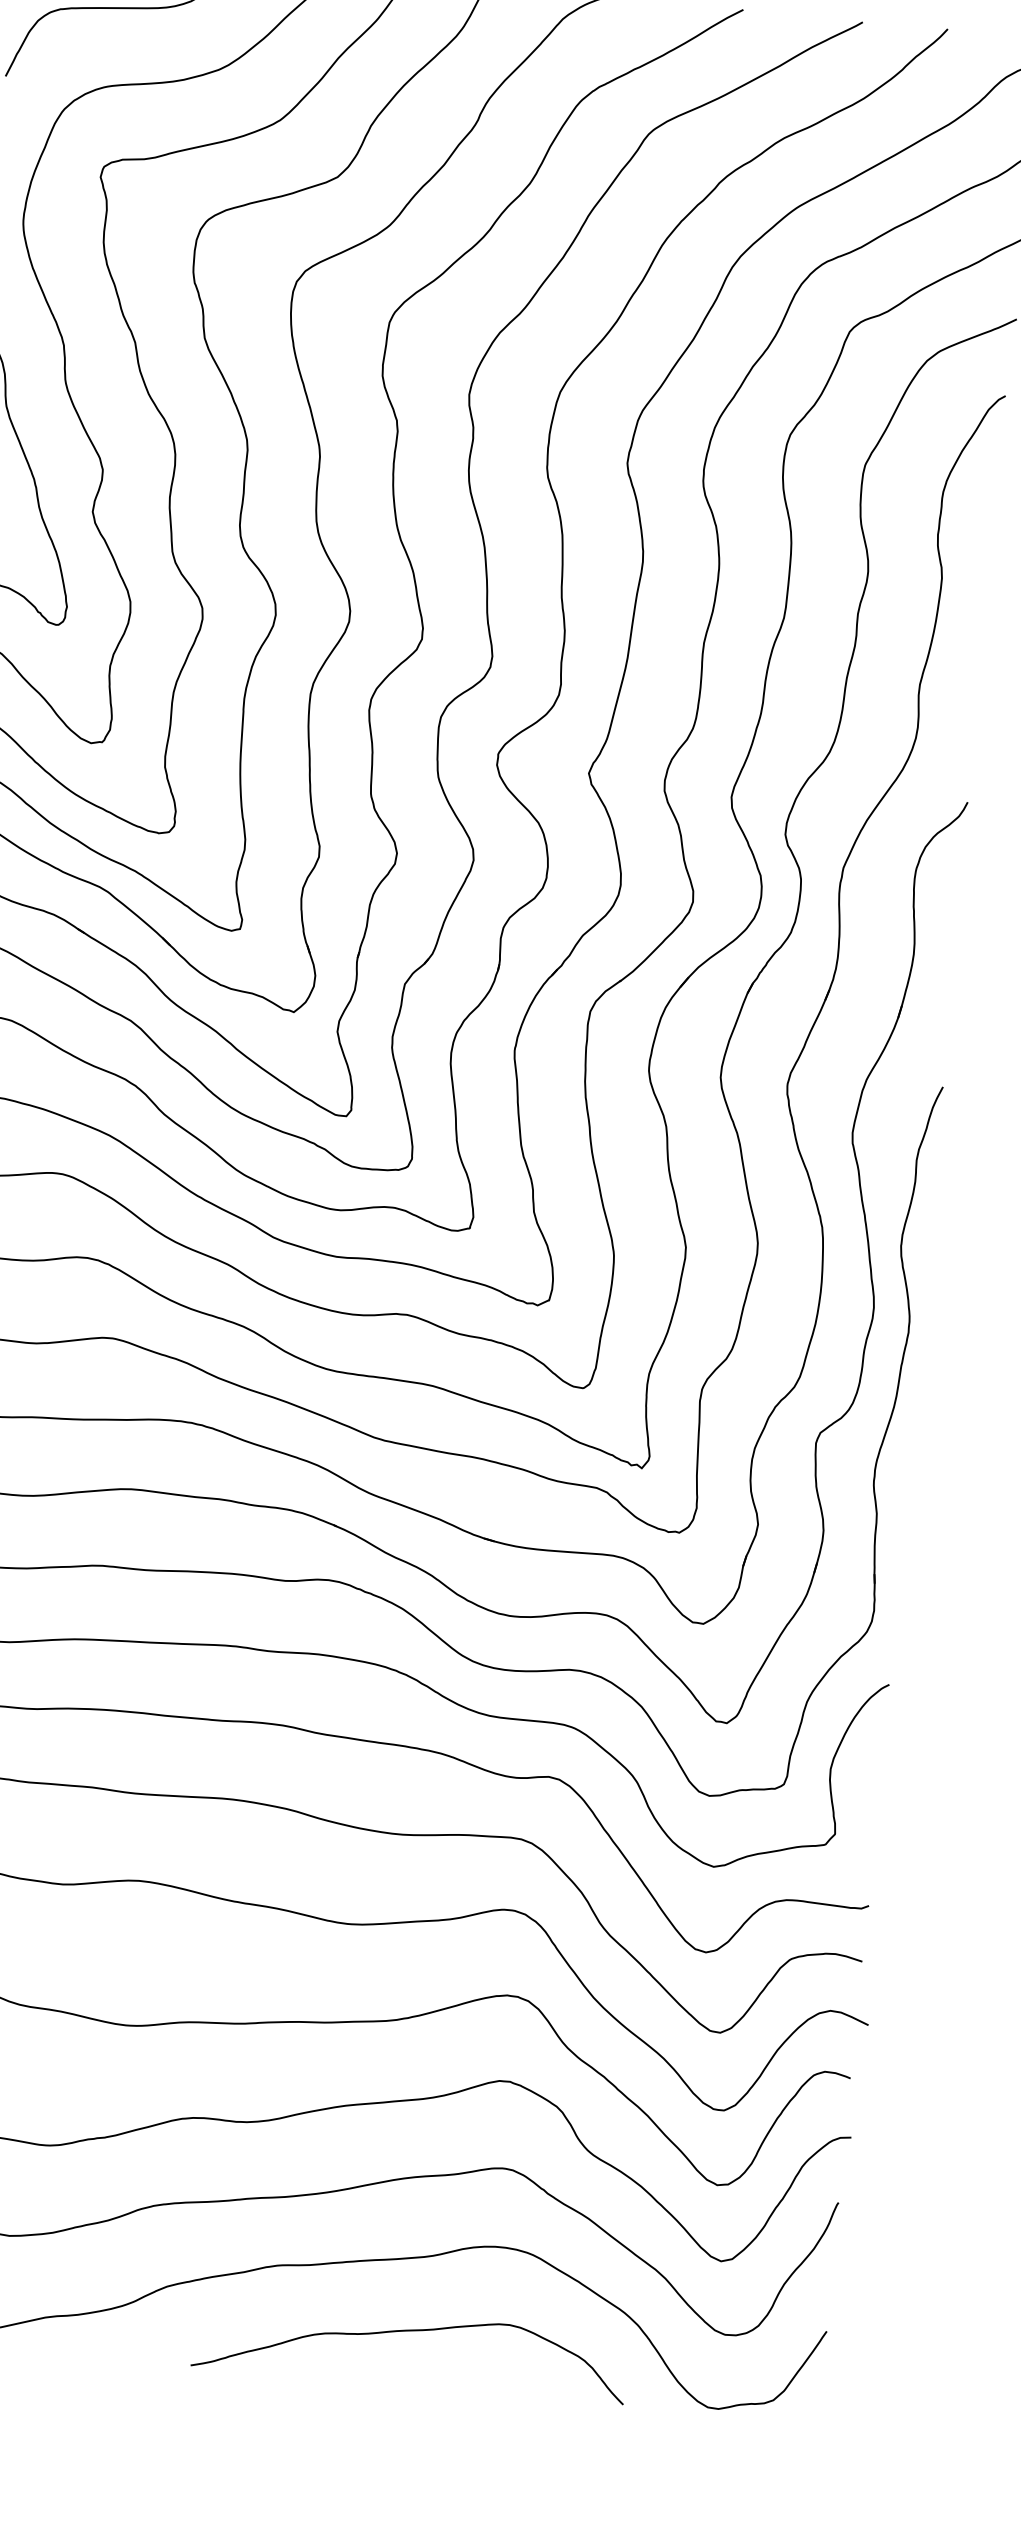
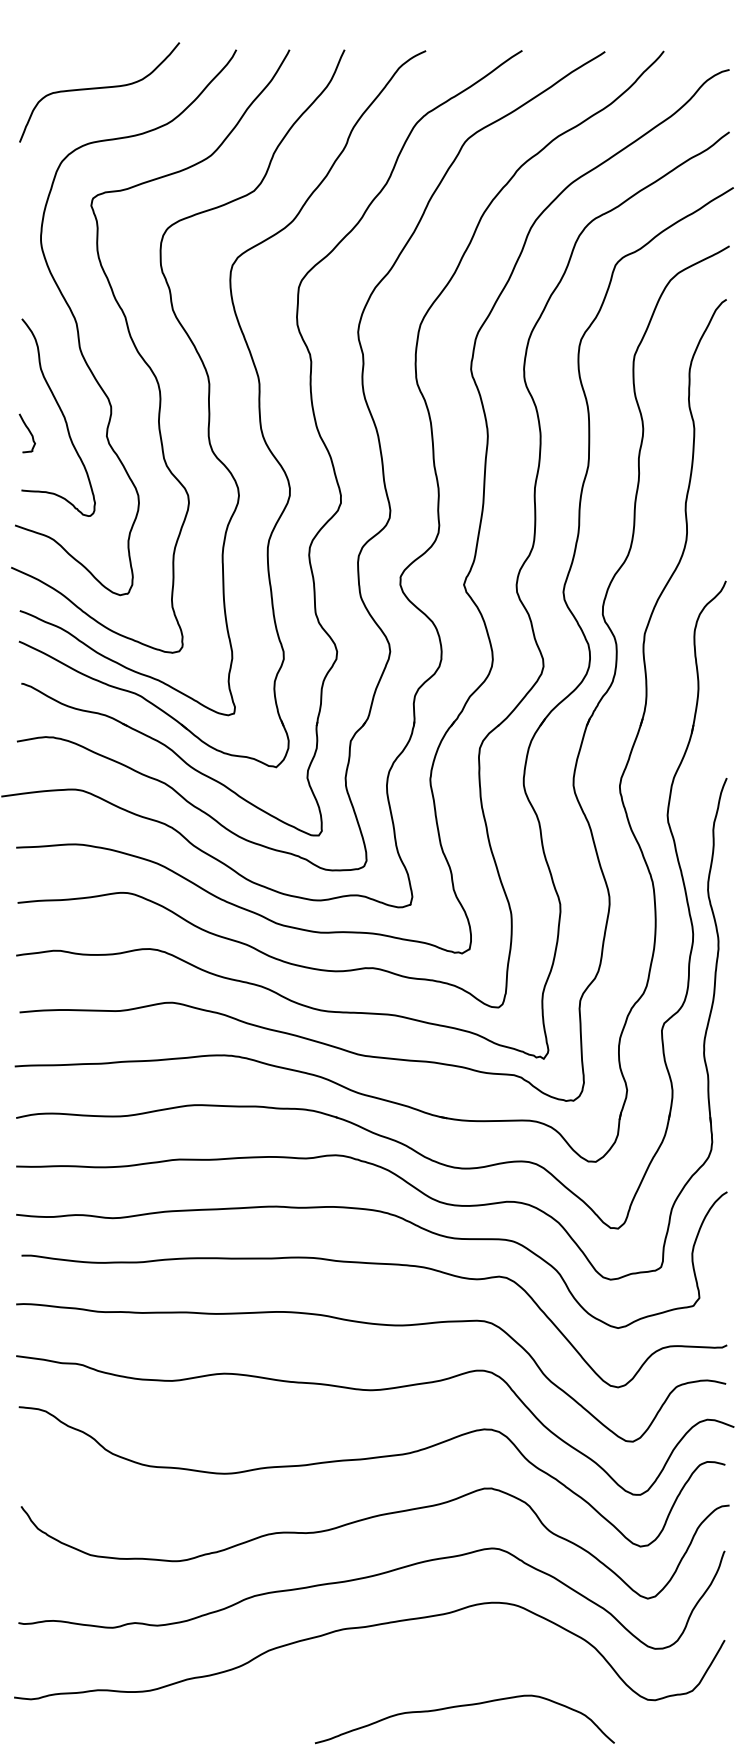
curve: (411, 2331) -> (464, 1706), moved

